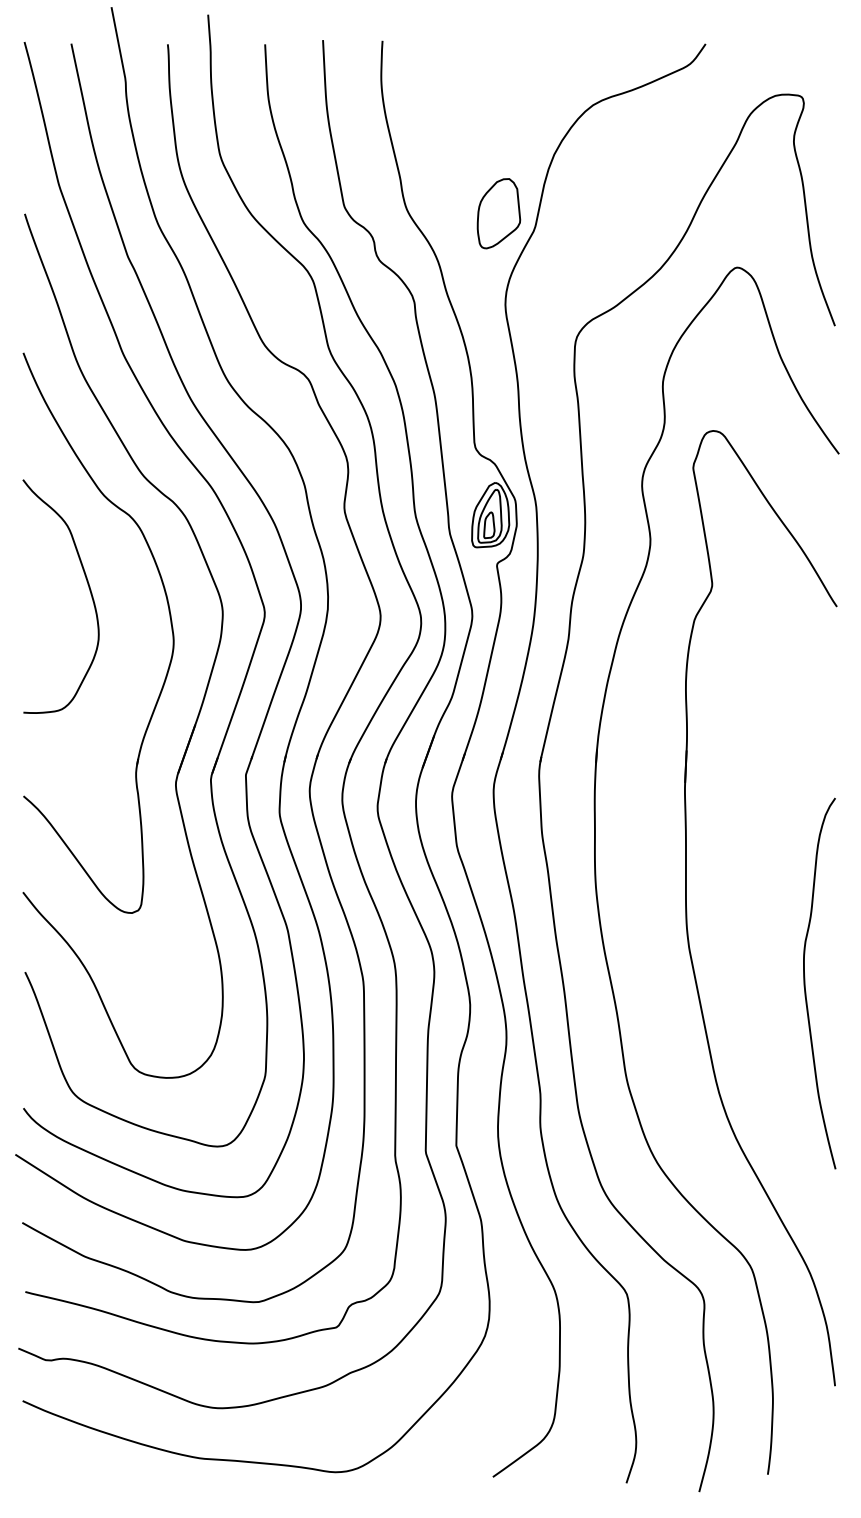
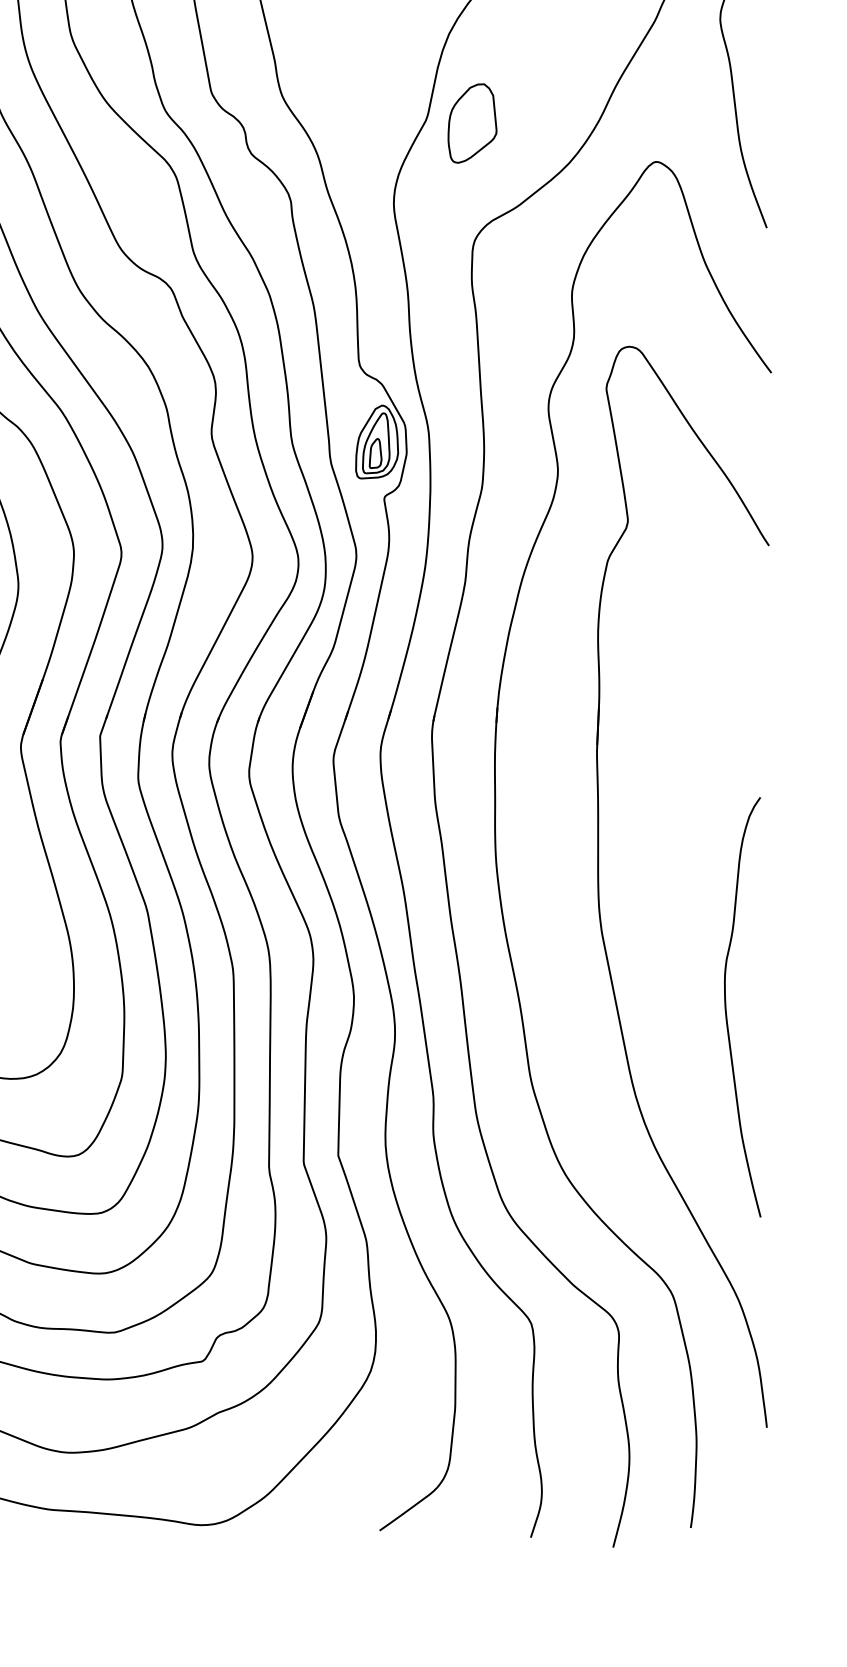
part: (498, 213) -> (472, 123), moved
curve: (805, 983) -> (726, 1007), moved

